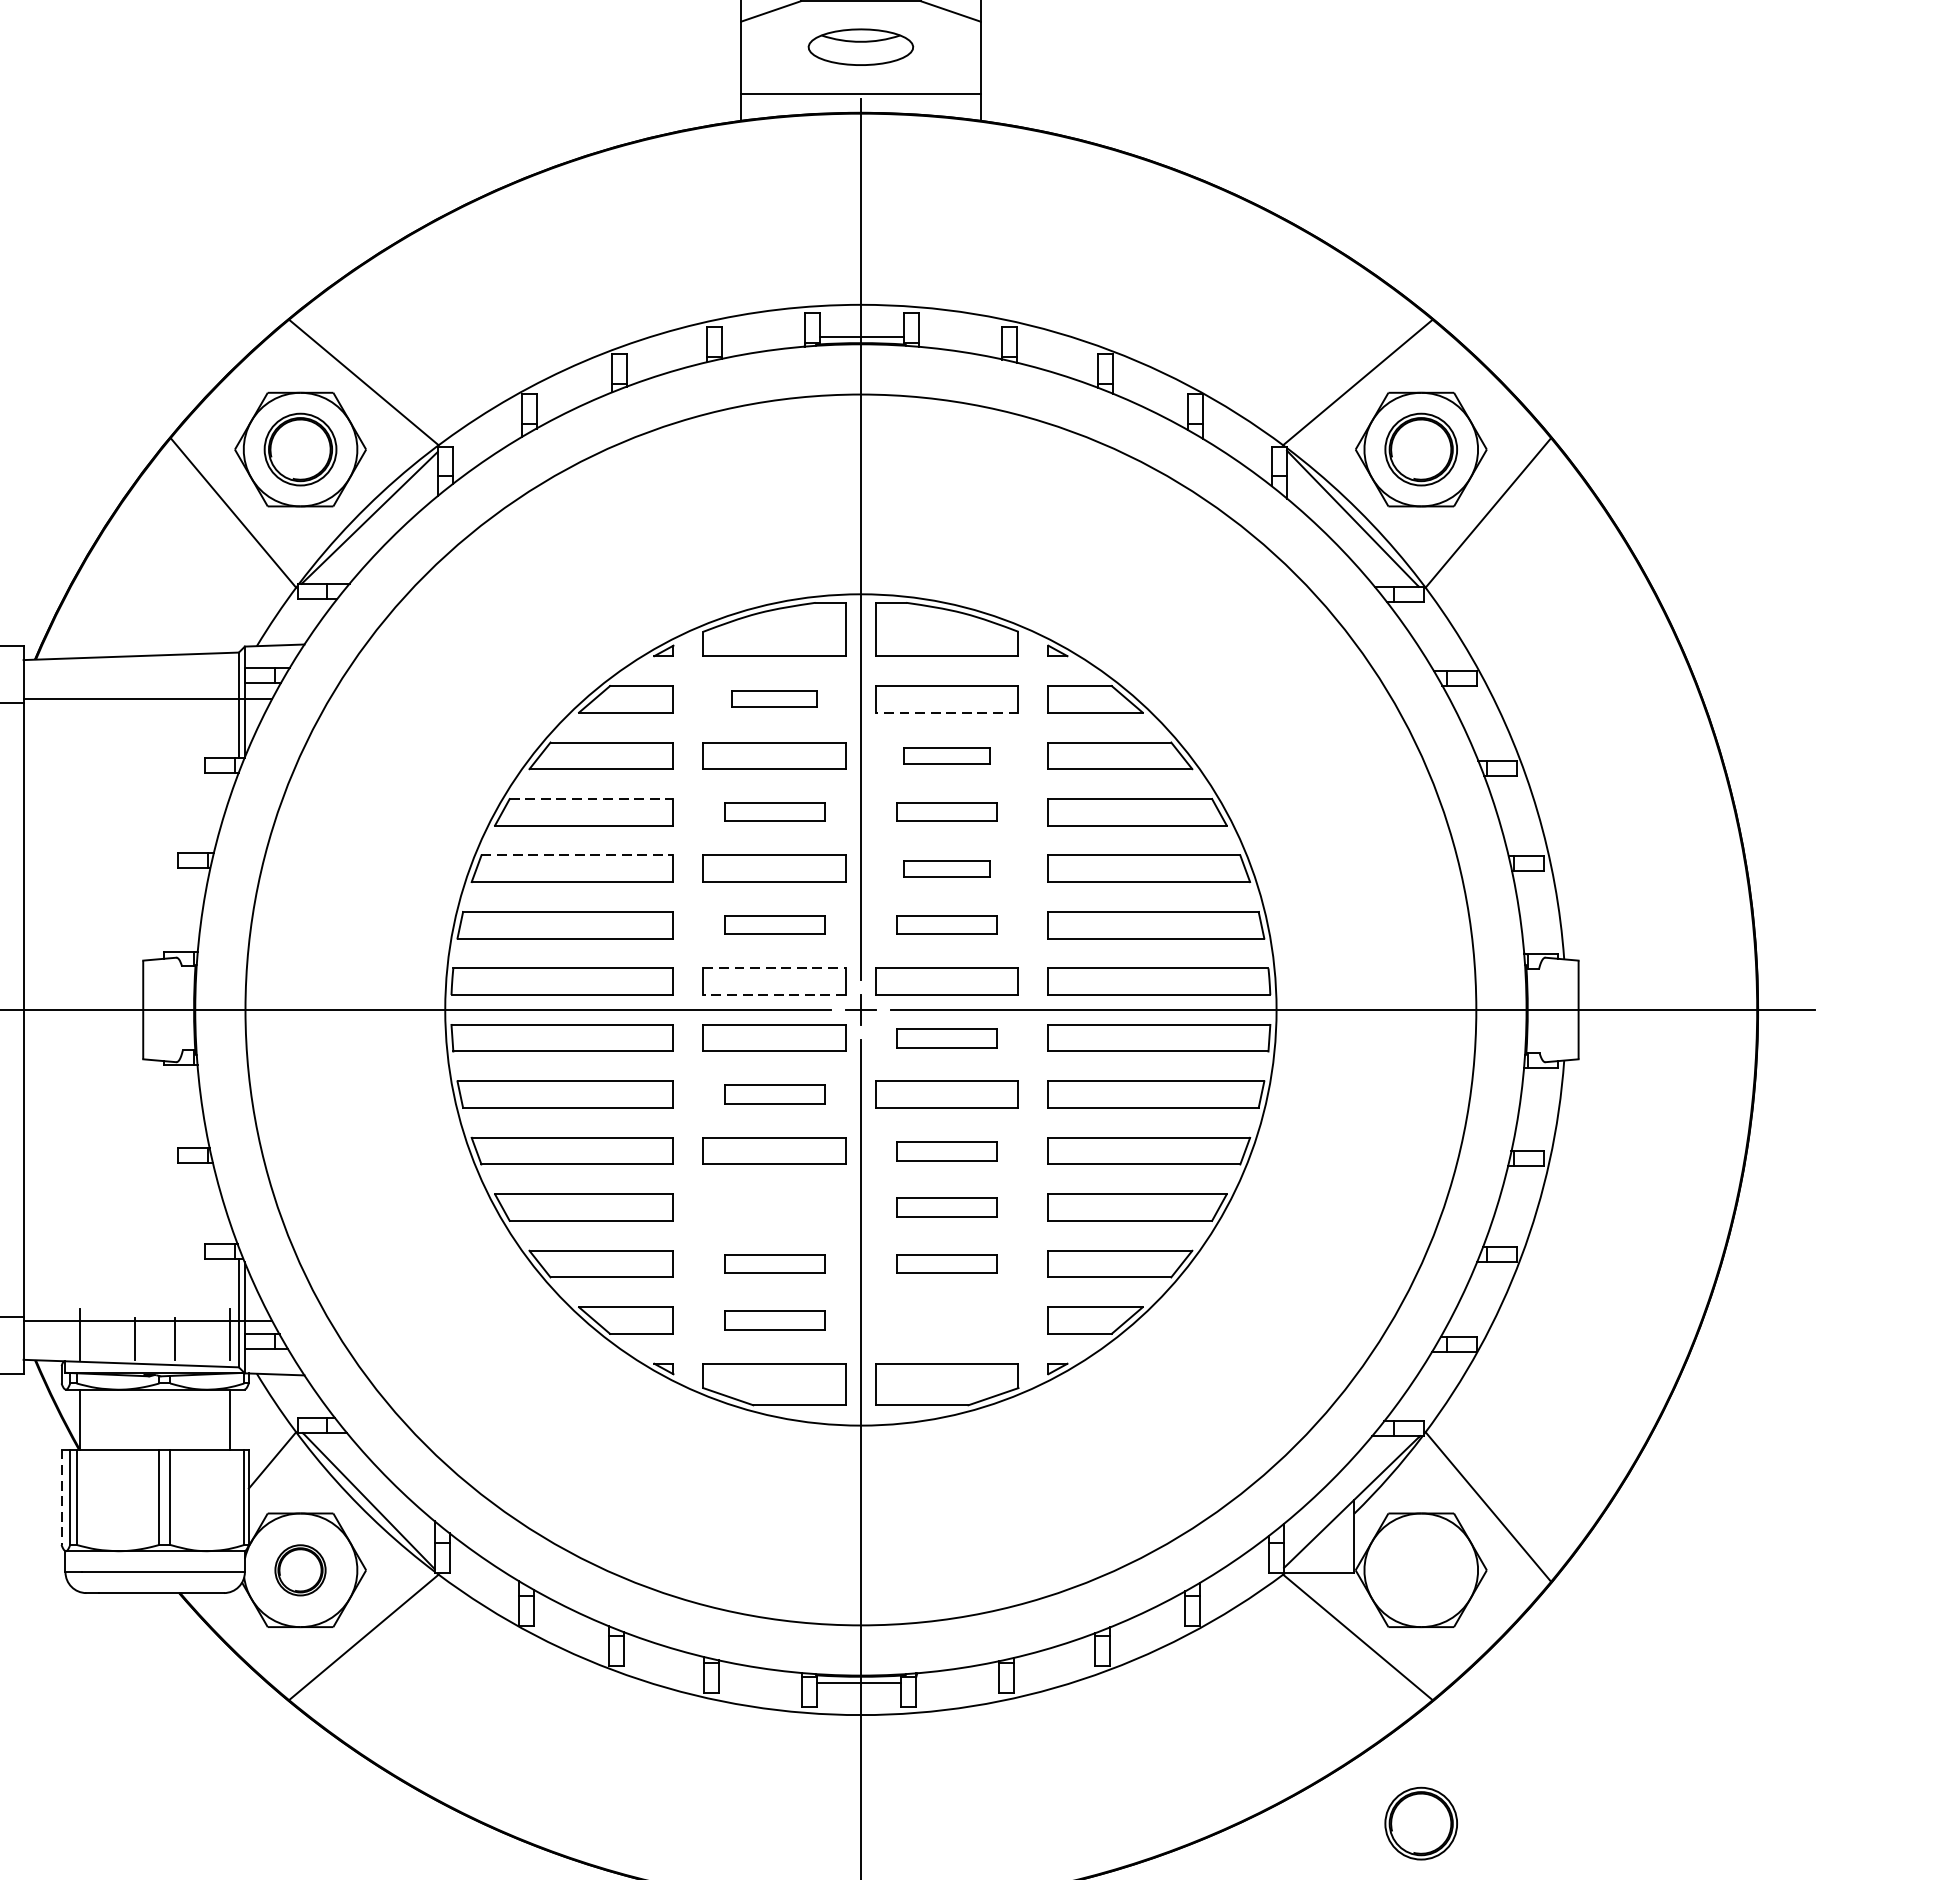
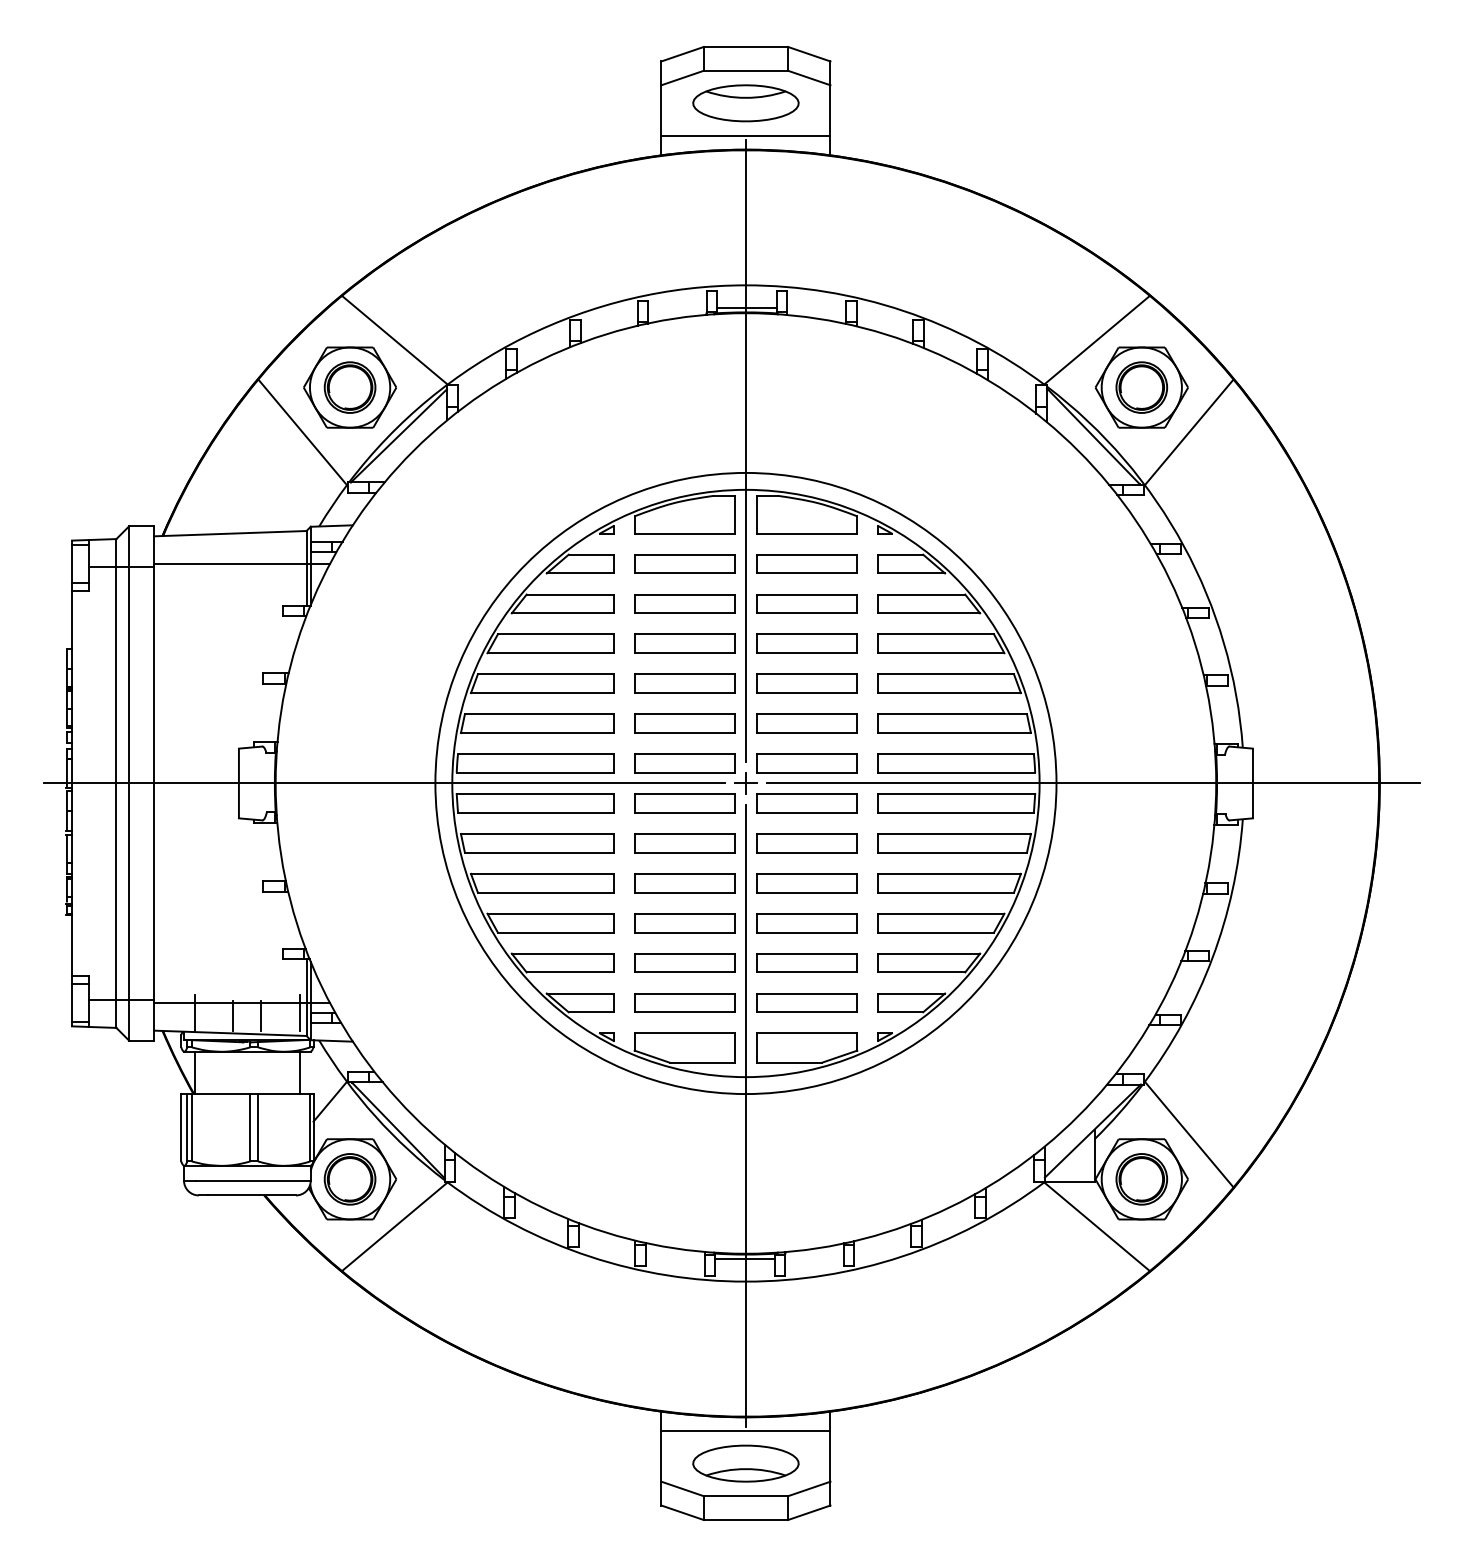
part: (860, 47) -> (745, 103), size x1.43
part: (773, 698) -> (684, 563), size x1.67
line: (946, 712) -> (806, 573), dashed -> solid
part: (946, 755) -> (806, 603), size x1.67
line: (591, 799) -> (555, 634), dashed -> solid
part: (773, 811) -> (684, 643), size x1.43
part: (946, 811) -> (806, 643), size x1.43
line: (577, 855) -> (545, 674), dashed -> solid
part: (946, 868) -> (806, 683), size x1.67
part: (773, 925) -> (684, 723), size x1.43
part: (946, 925) -> (806, 723), size x1.43
line: (775, 968) -> (685, 754), dashed -> solid
line: (773, 994) -> (684, 772), dashed -> solid
circle: (860, 1009) -> (745, 783), size x0.71
part: (946, 1038) -> (806, 803), size x1.43
part: (773, 1094) -> (684, 843), size x1.43
part: (946, 1151) -> (806, 883), size x1.43
part: (773, 1208) -> (684, 923), added
part: (946, 1208) -> (806, 923), size x1.43
part: (773, 1263) -> (684, 962), size x1.43
part: (946, 1263) -> (806, 962), size x1.43
part: (773, 1319) -> (684, 1002), size x1.43
part: (946, 1319) -> (806, 1002), added
line: (61, 1496) -> (181, 1127), dashed -> solid
part: (299, 1570) -> (349, 1179), size x1.43
part: (1420, 1823) -> (1141, 1179), moved

